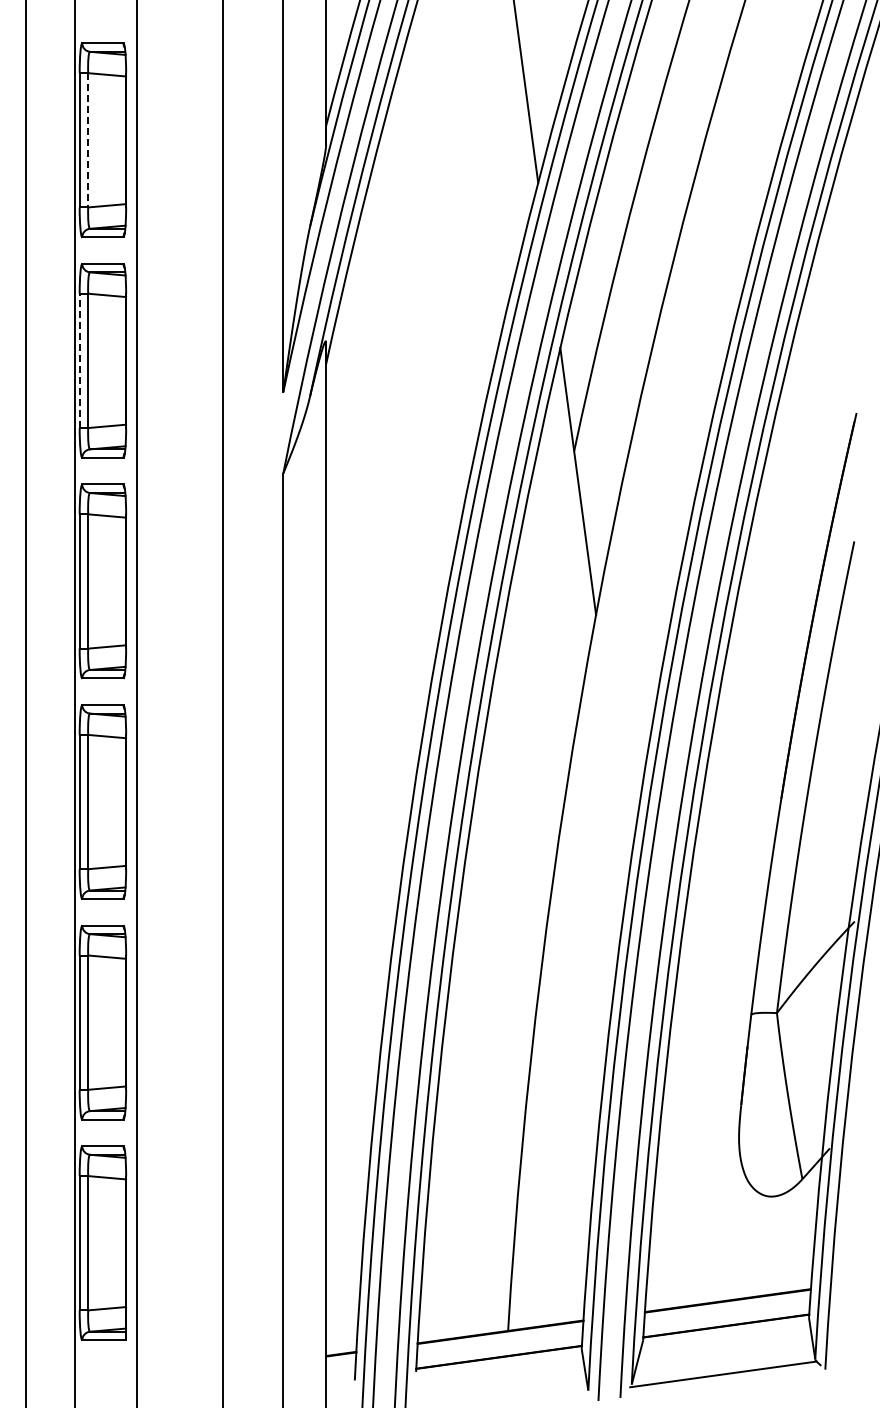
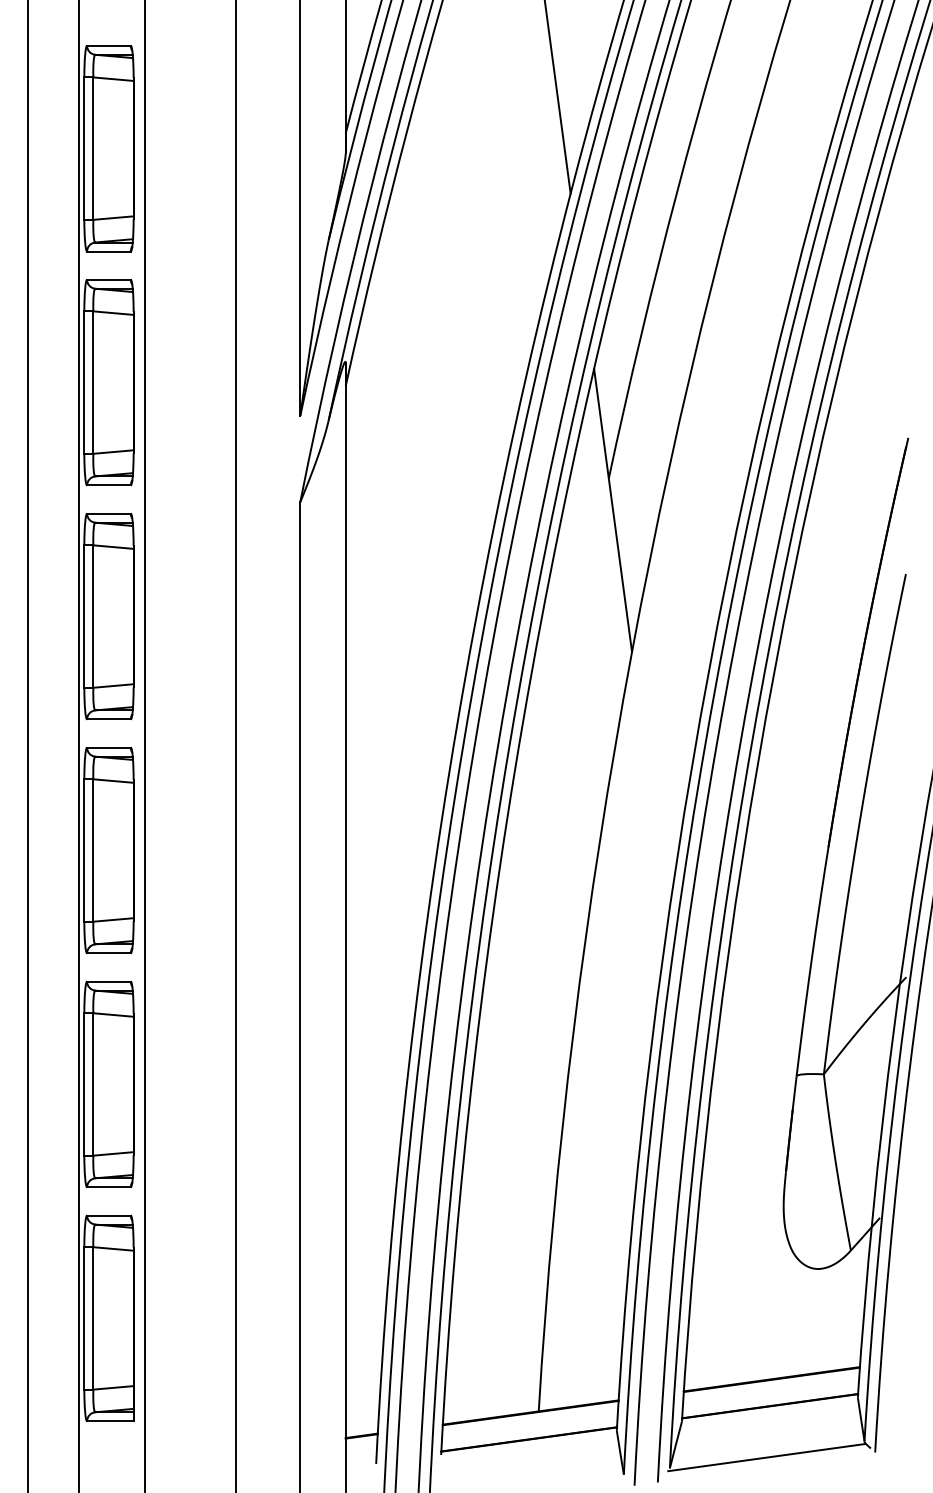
line: (88, 140) -> (93, 148), dashed -> solid
line: (79, 360) -> (84, 382), dashed -> solid

